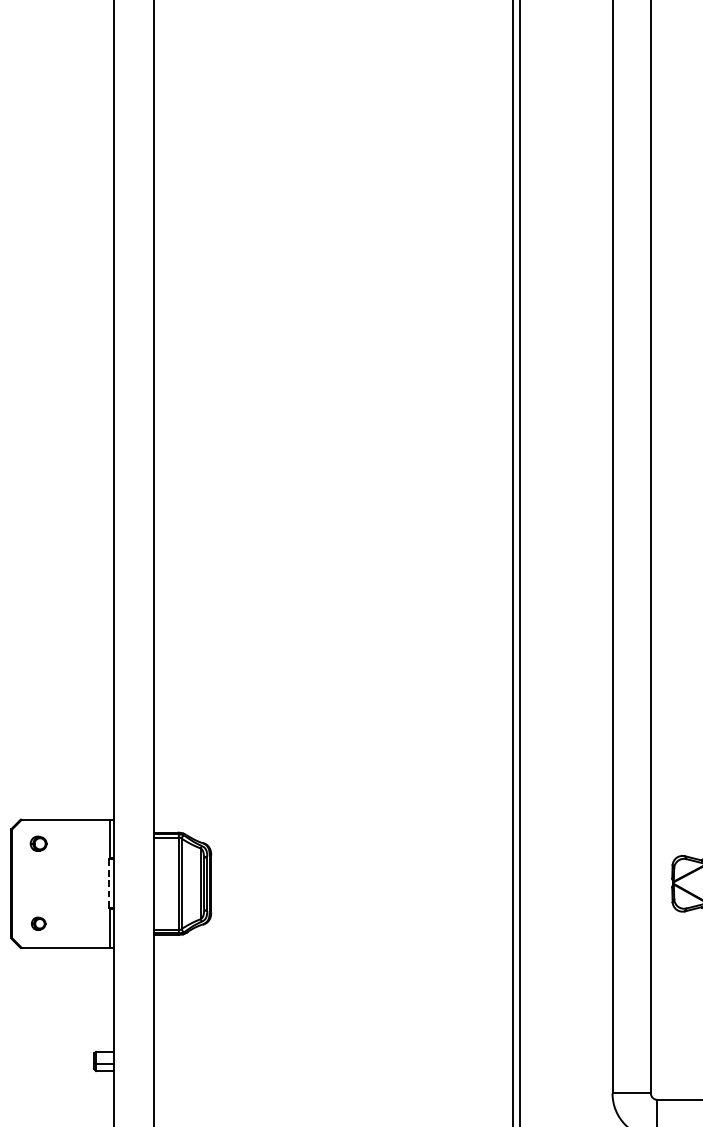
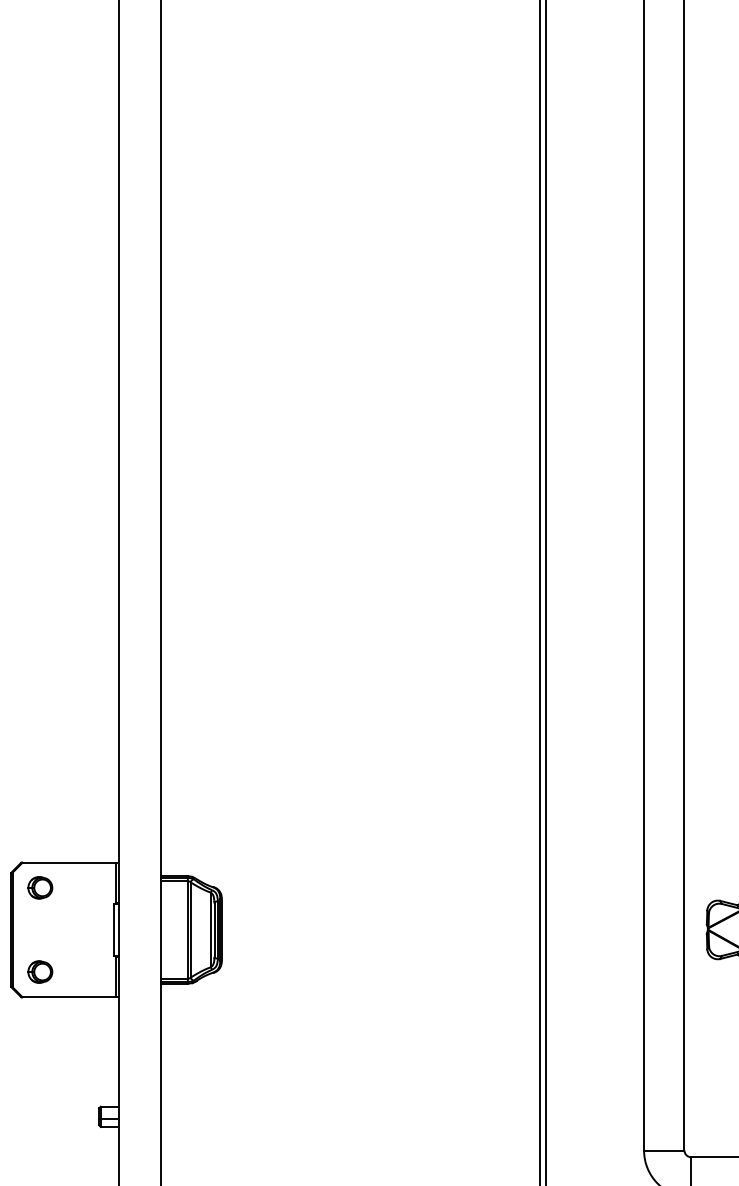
part: (38, 843) -> (40, 887), size x1.43
line: (109, 883) -> (114, 929), dashed -> solid
part: (38, 923) -> (40, 971), size x1.67

